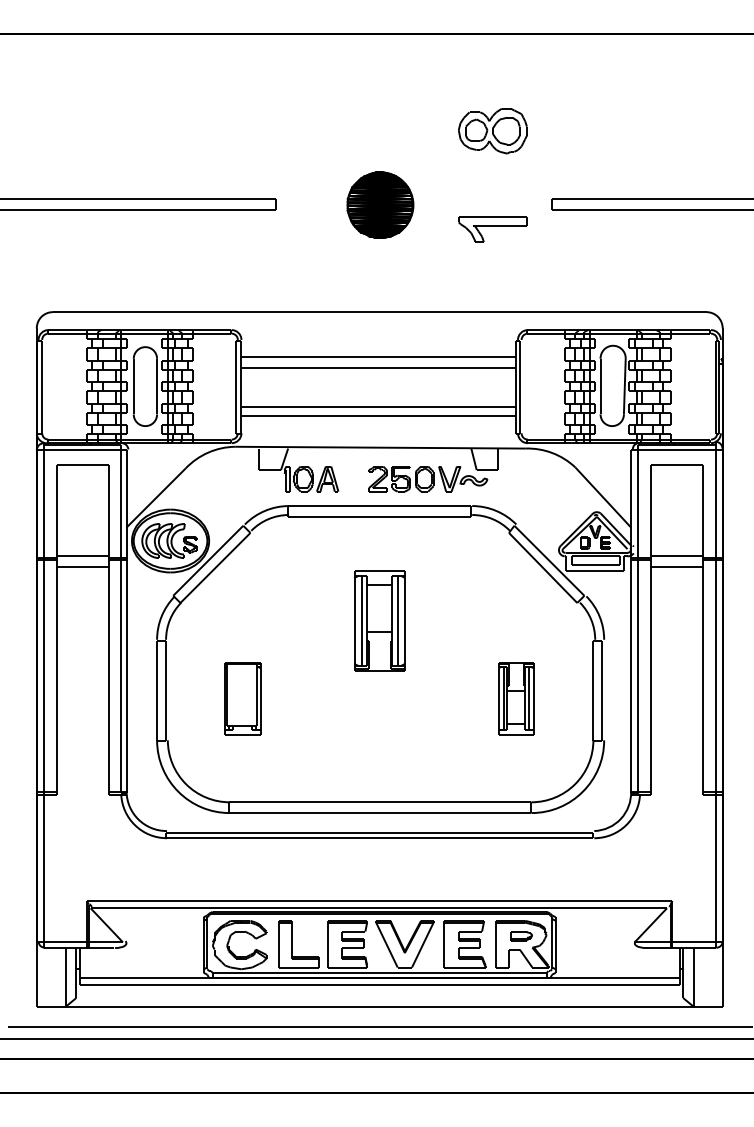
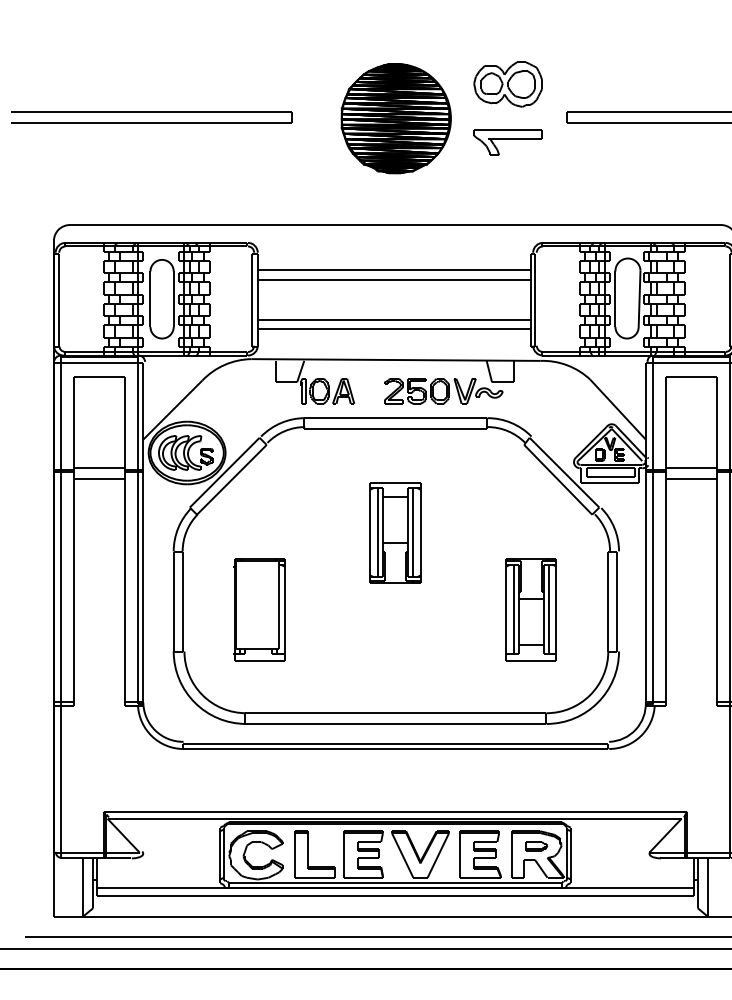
part: (492, 131) -> (507, 84), moved
part: (380, 204) -> (396, 117), size x1.67
part: (242, 698) -> (258, 609), size x1.43
part: (515, 698) -> (530, 609), size x1.43

